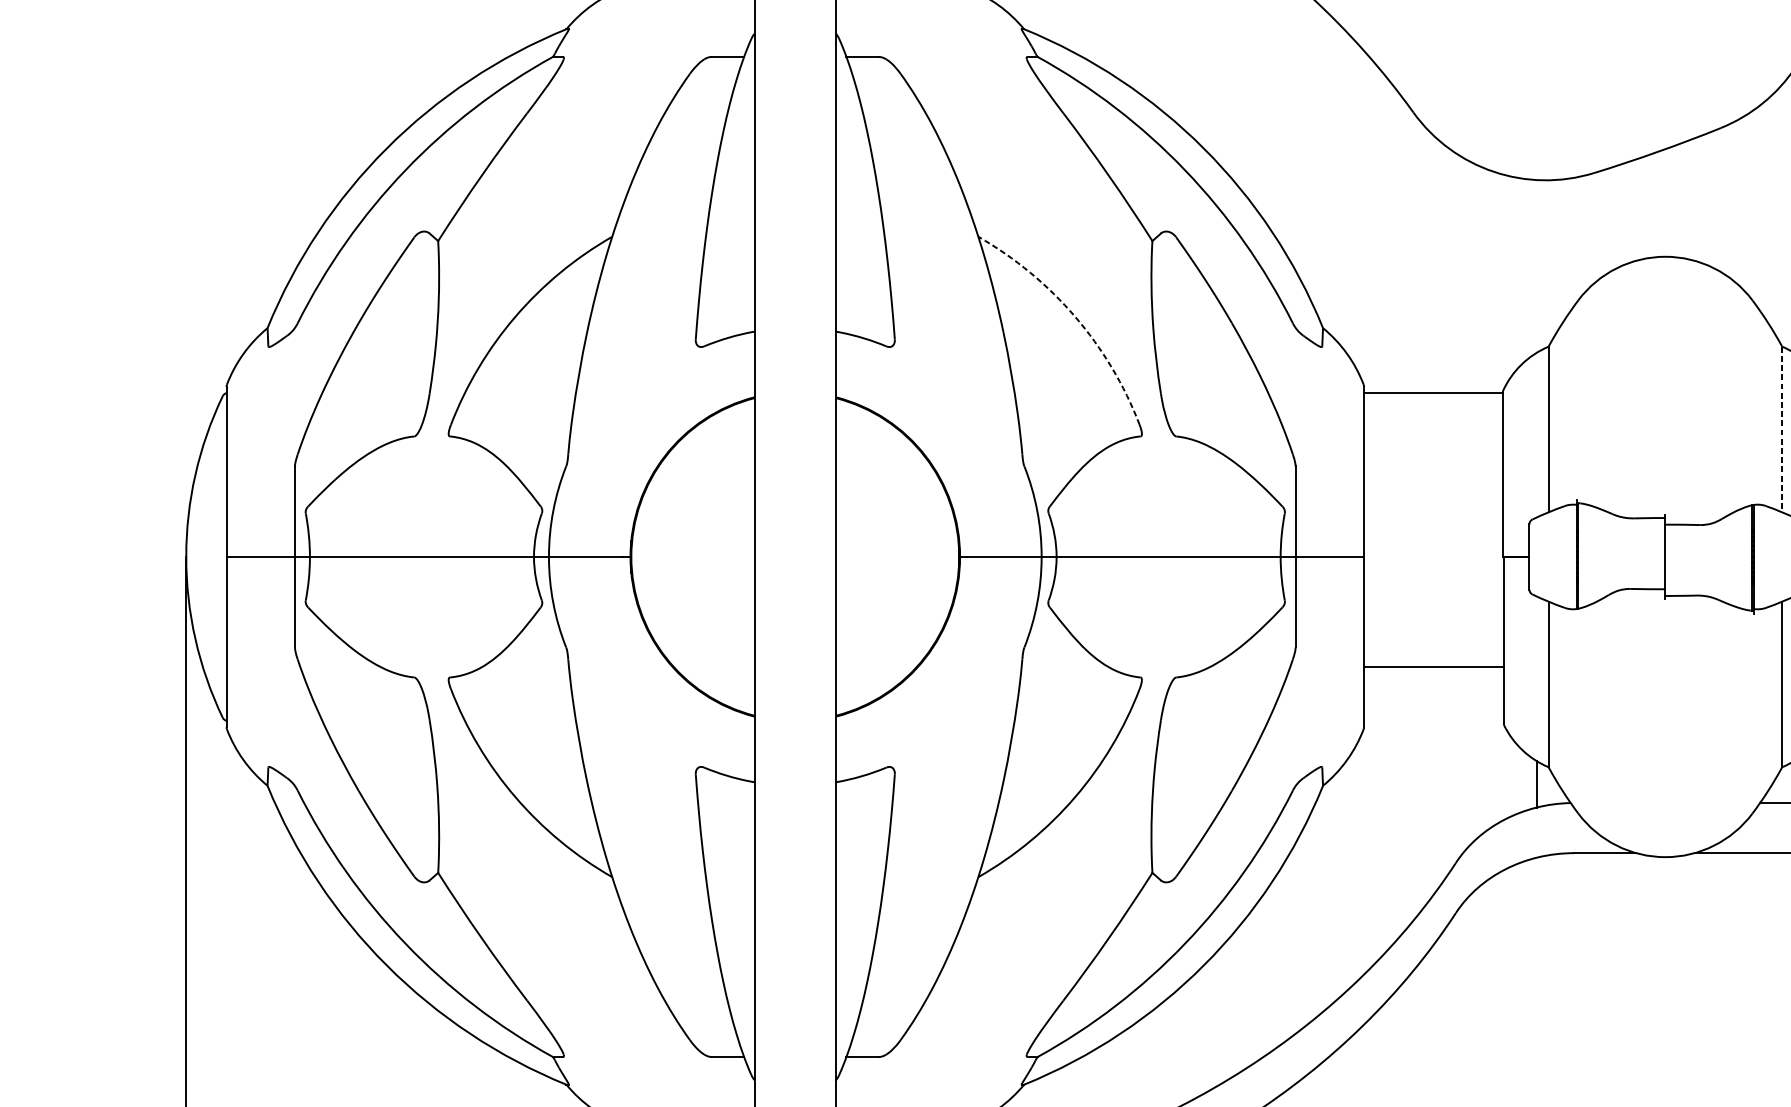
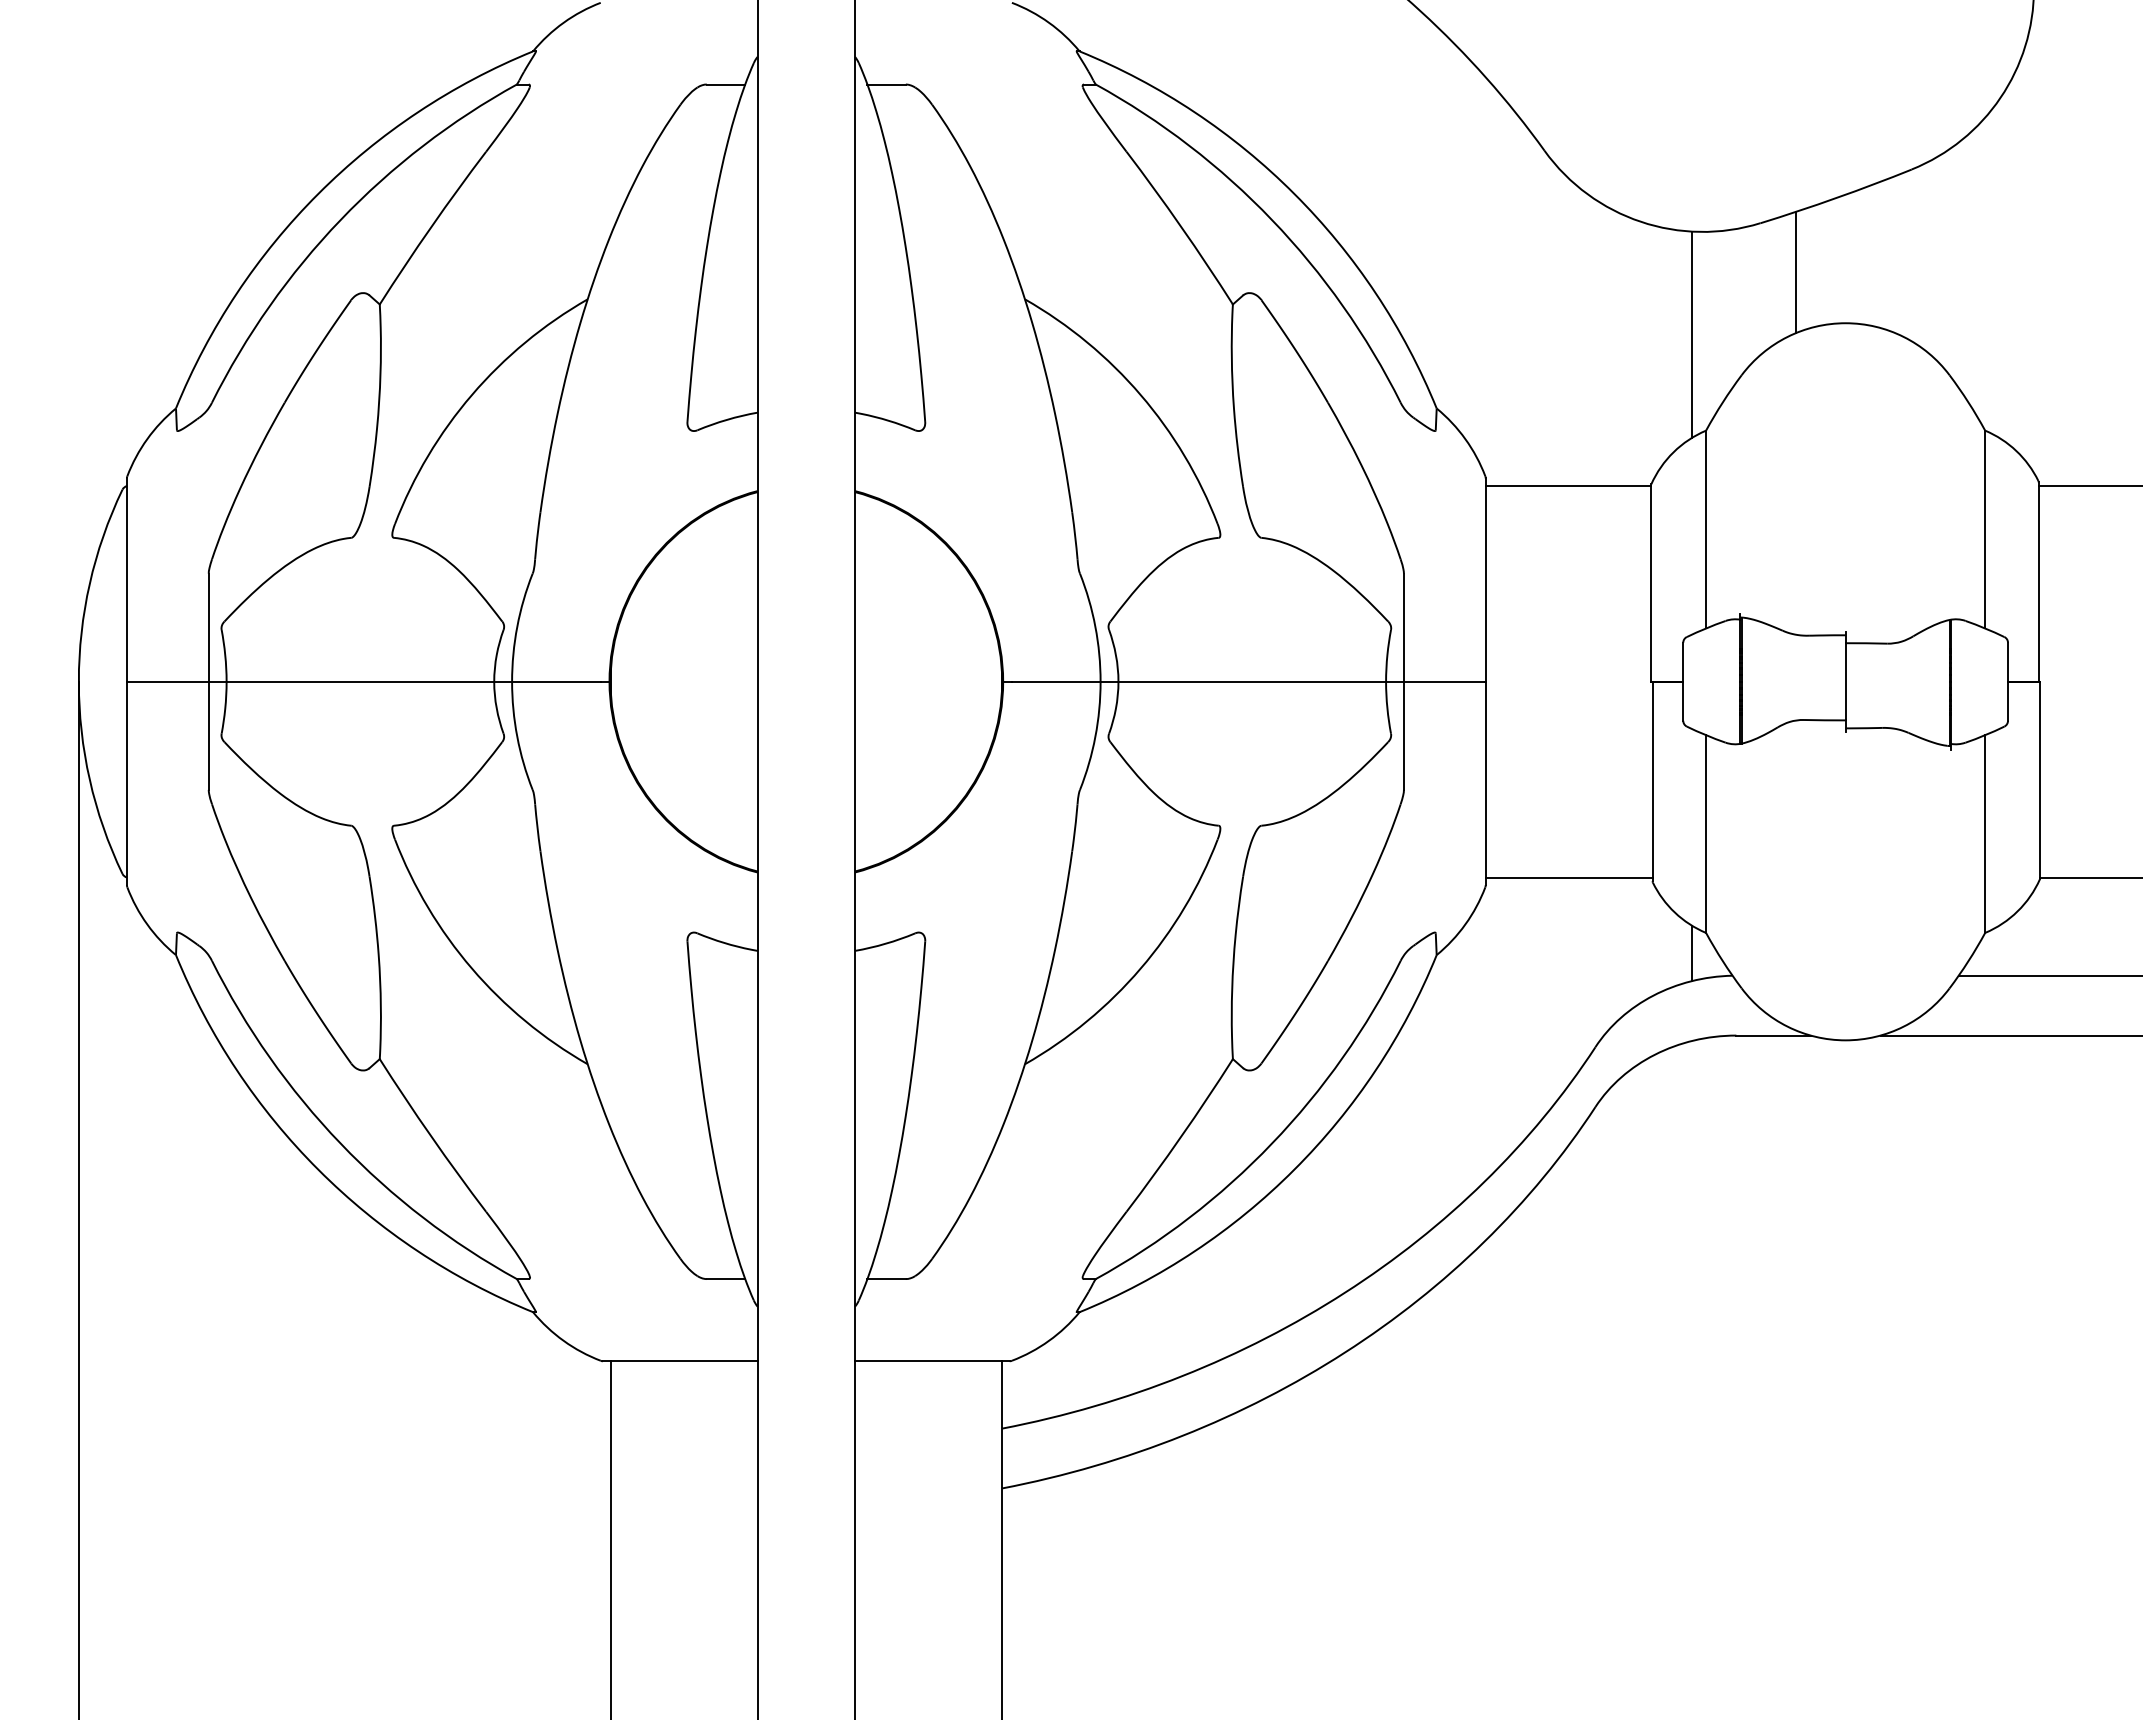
line: (1623, 214) -> (1795, 272), added
line: (1536, 266) -> (1691, 334), added
arc: (1075, 317) -> (1140, 395), dashed -> solid
line: (1782, 429) -> (1985, 529), dashed -> solid
line: (1433, 666) -> (1568, 877), moved

